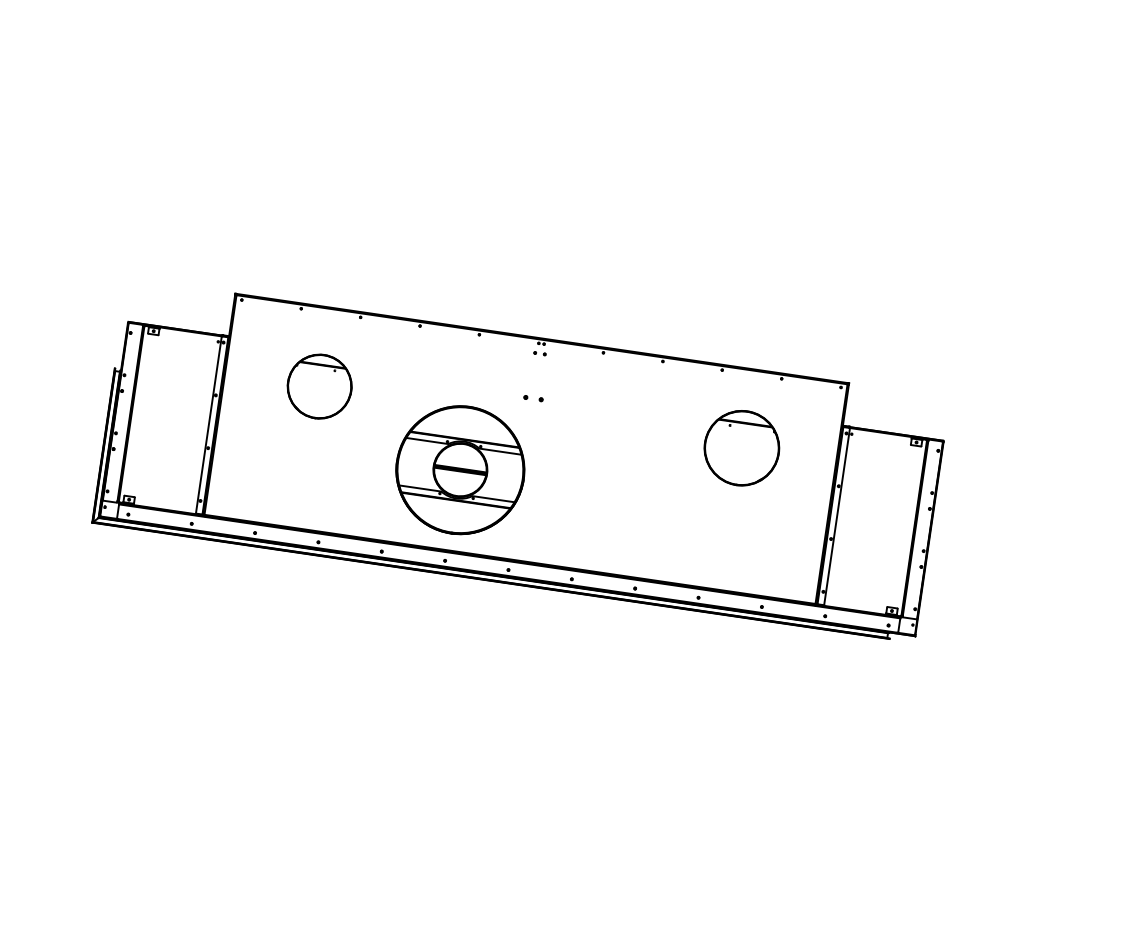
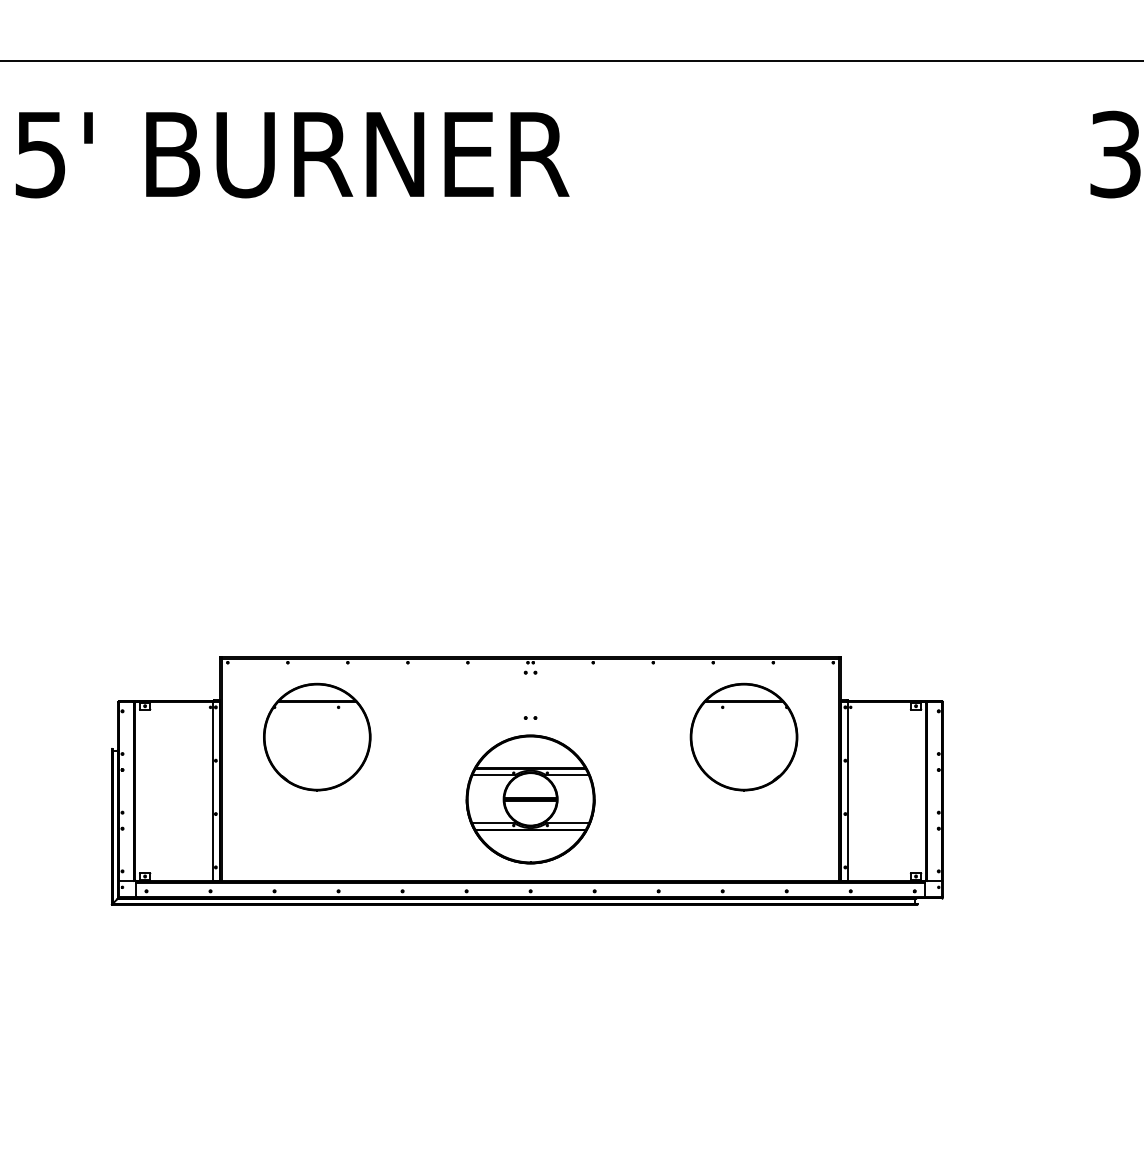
part: (319, 386) -> (317, 736), size x1.67
part: (533, 398) -> (530, 717), size x0.62
part: (741, 447) -> (743, 736), size x1.43
part: (460, 470) -> (530, 799), moved

